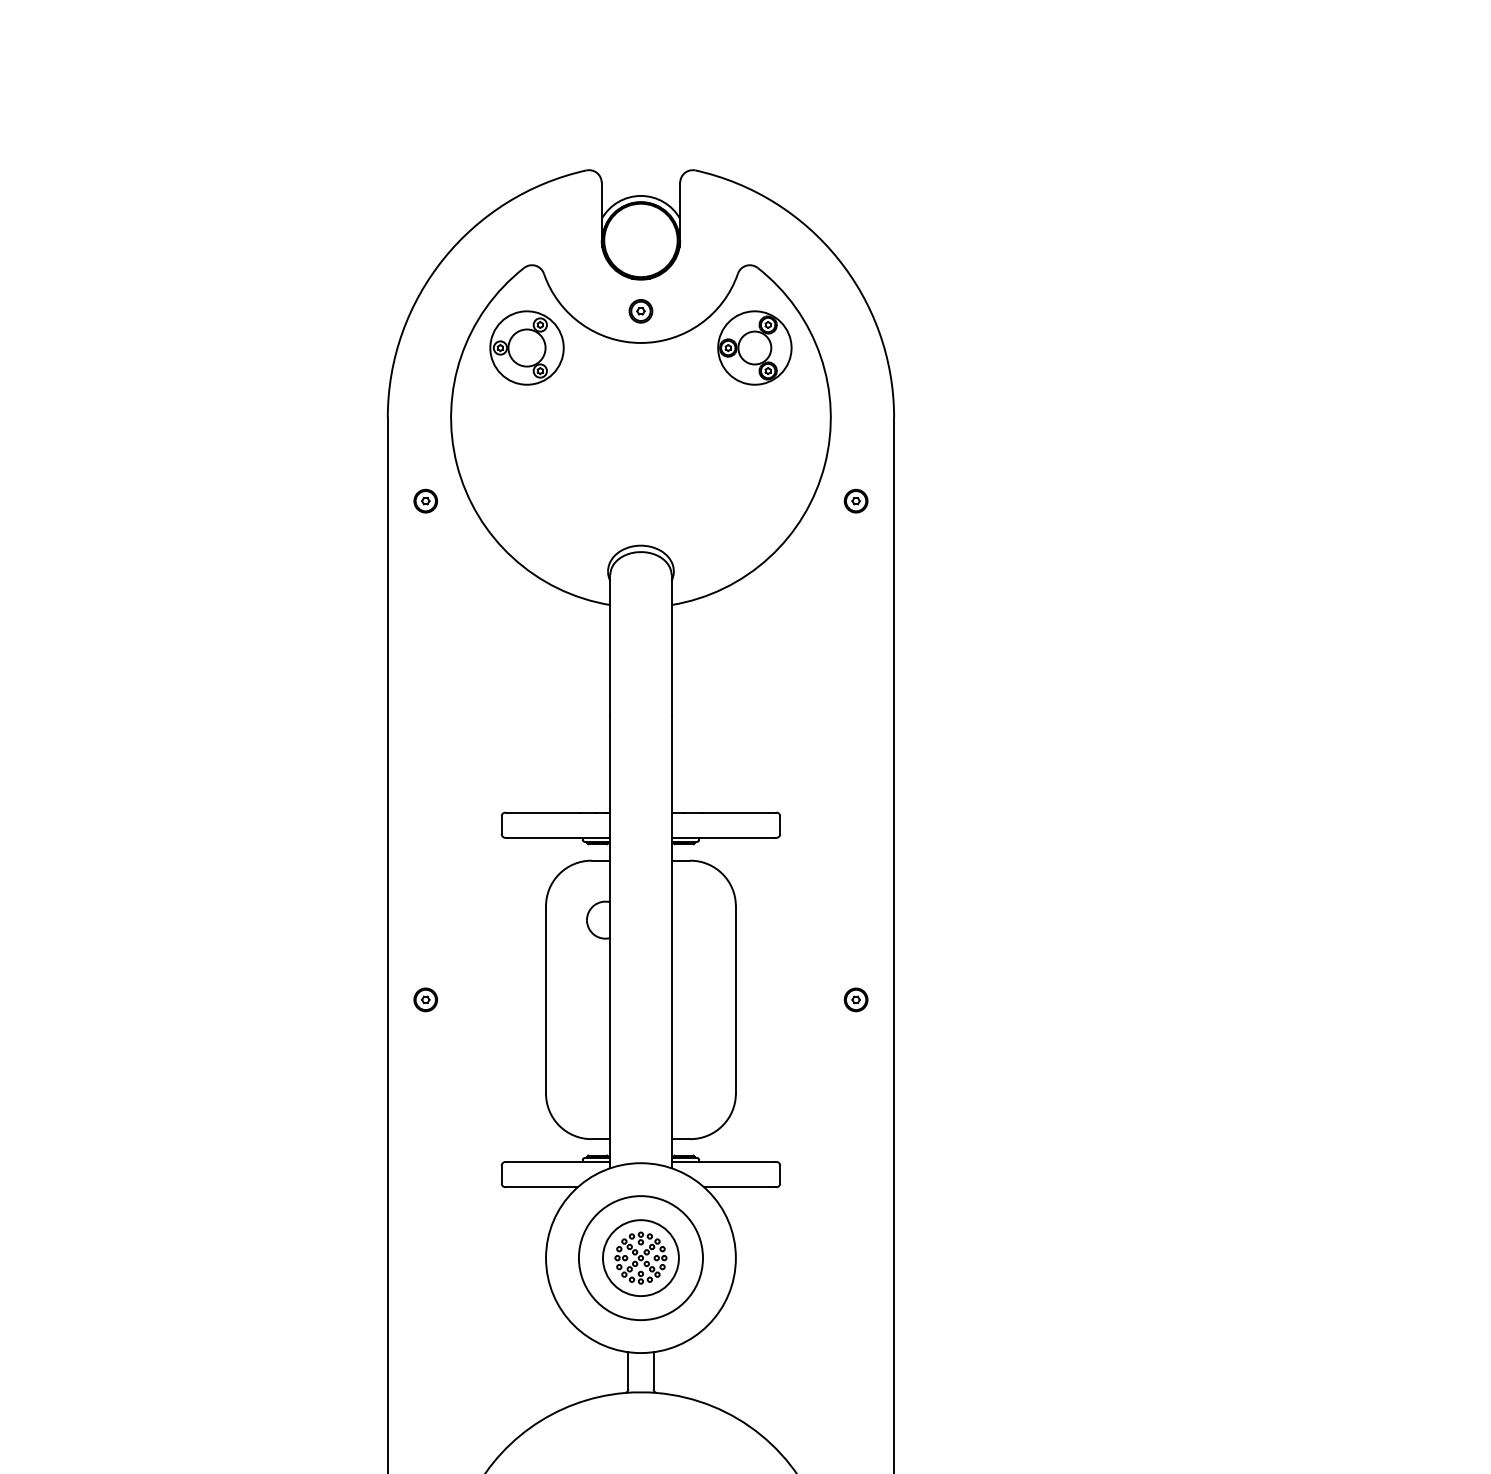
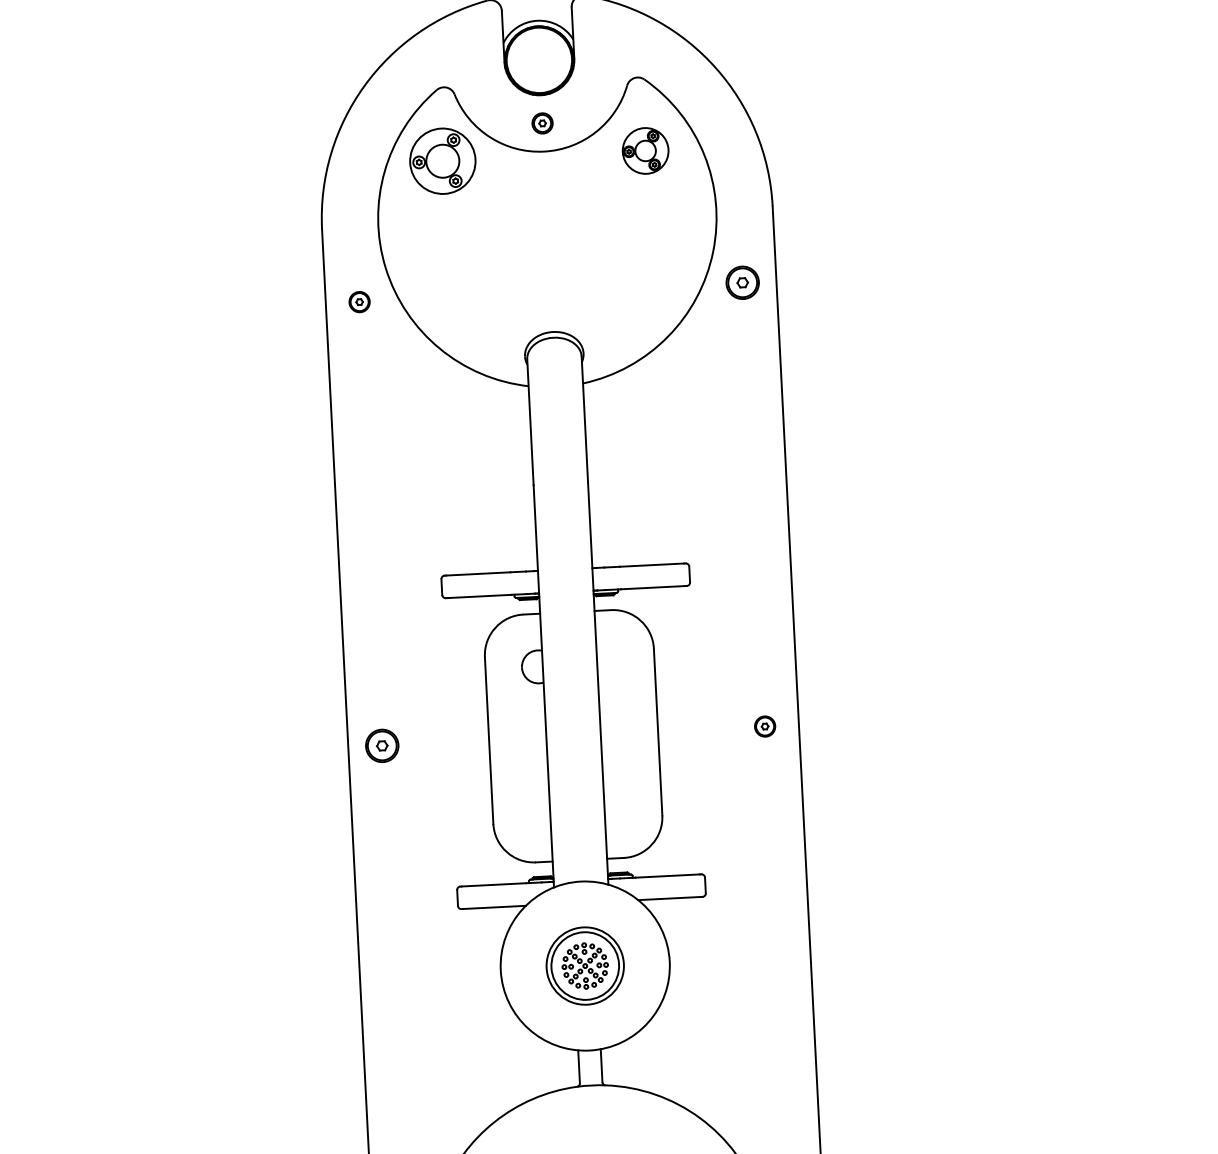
part: (754, 347) -> (645, 150), size x0.7
part: (855, 500) -> (742, 282), size x1.6
part: (425, 999) -> (381, 745), size x1.6
circle: (640, 1258) -> (584, 966), size x0.7

